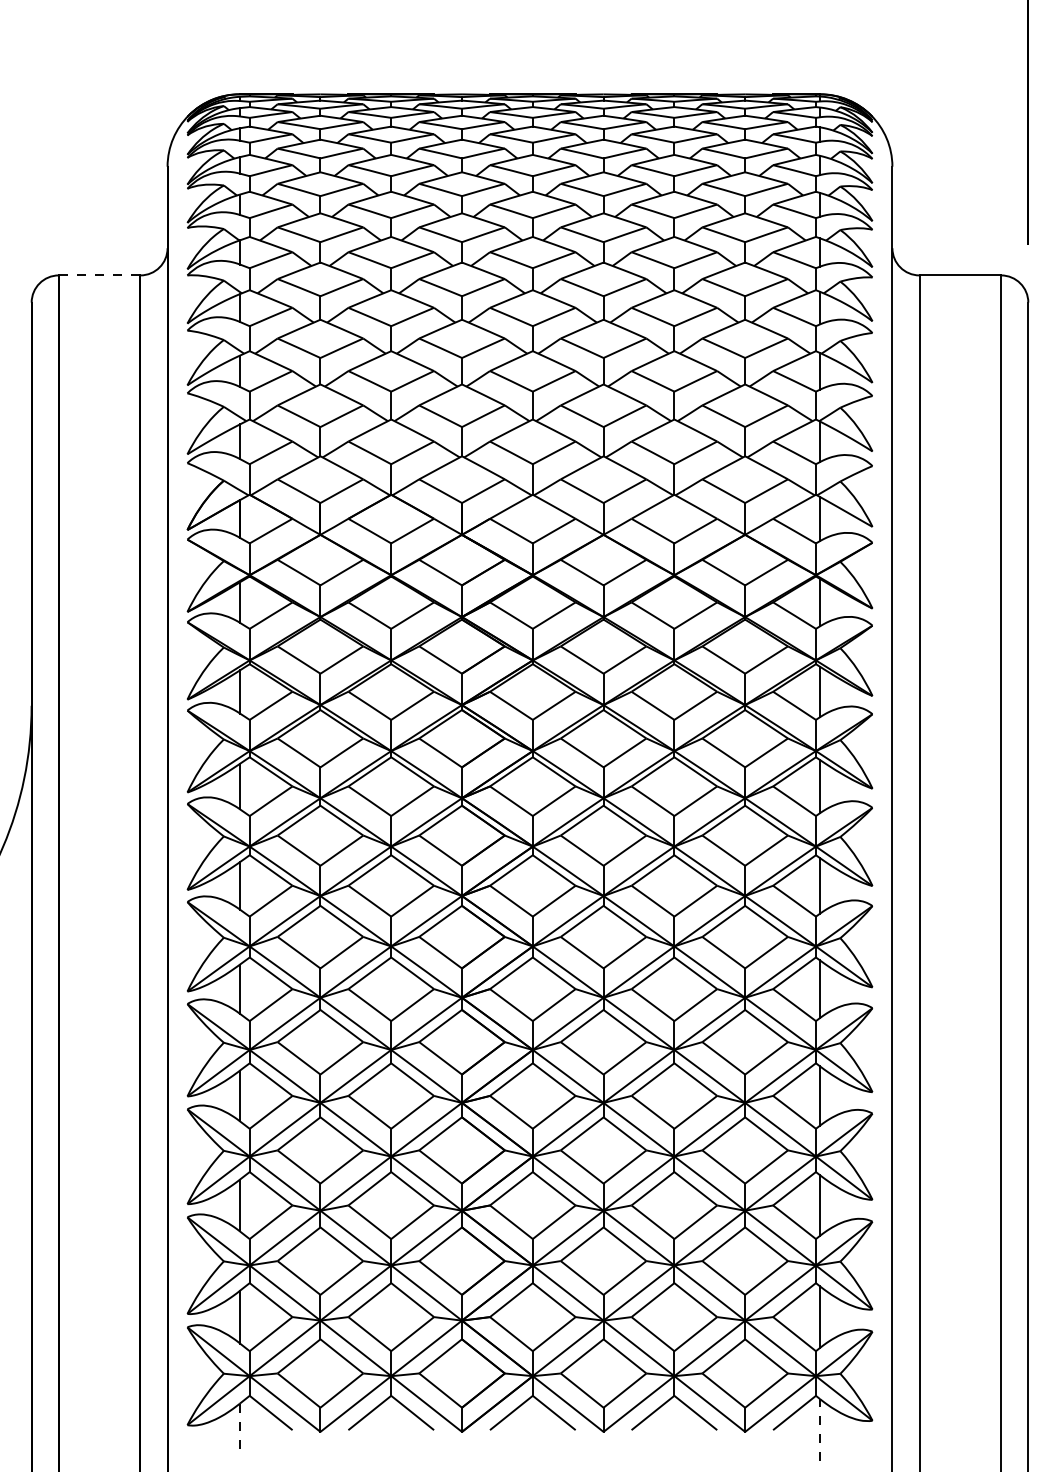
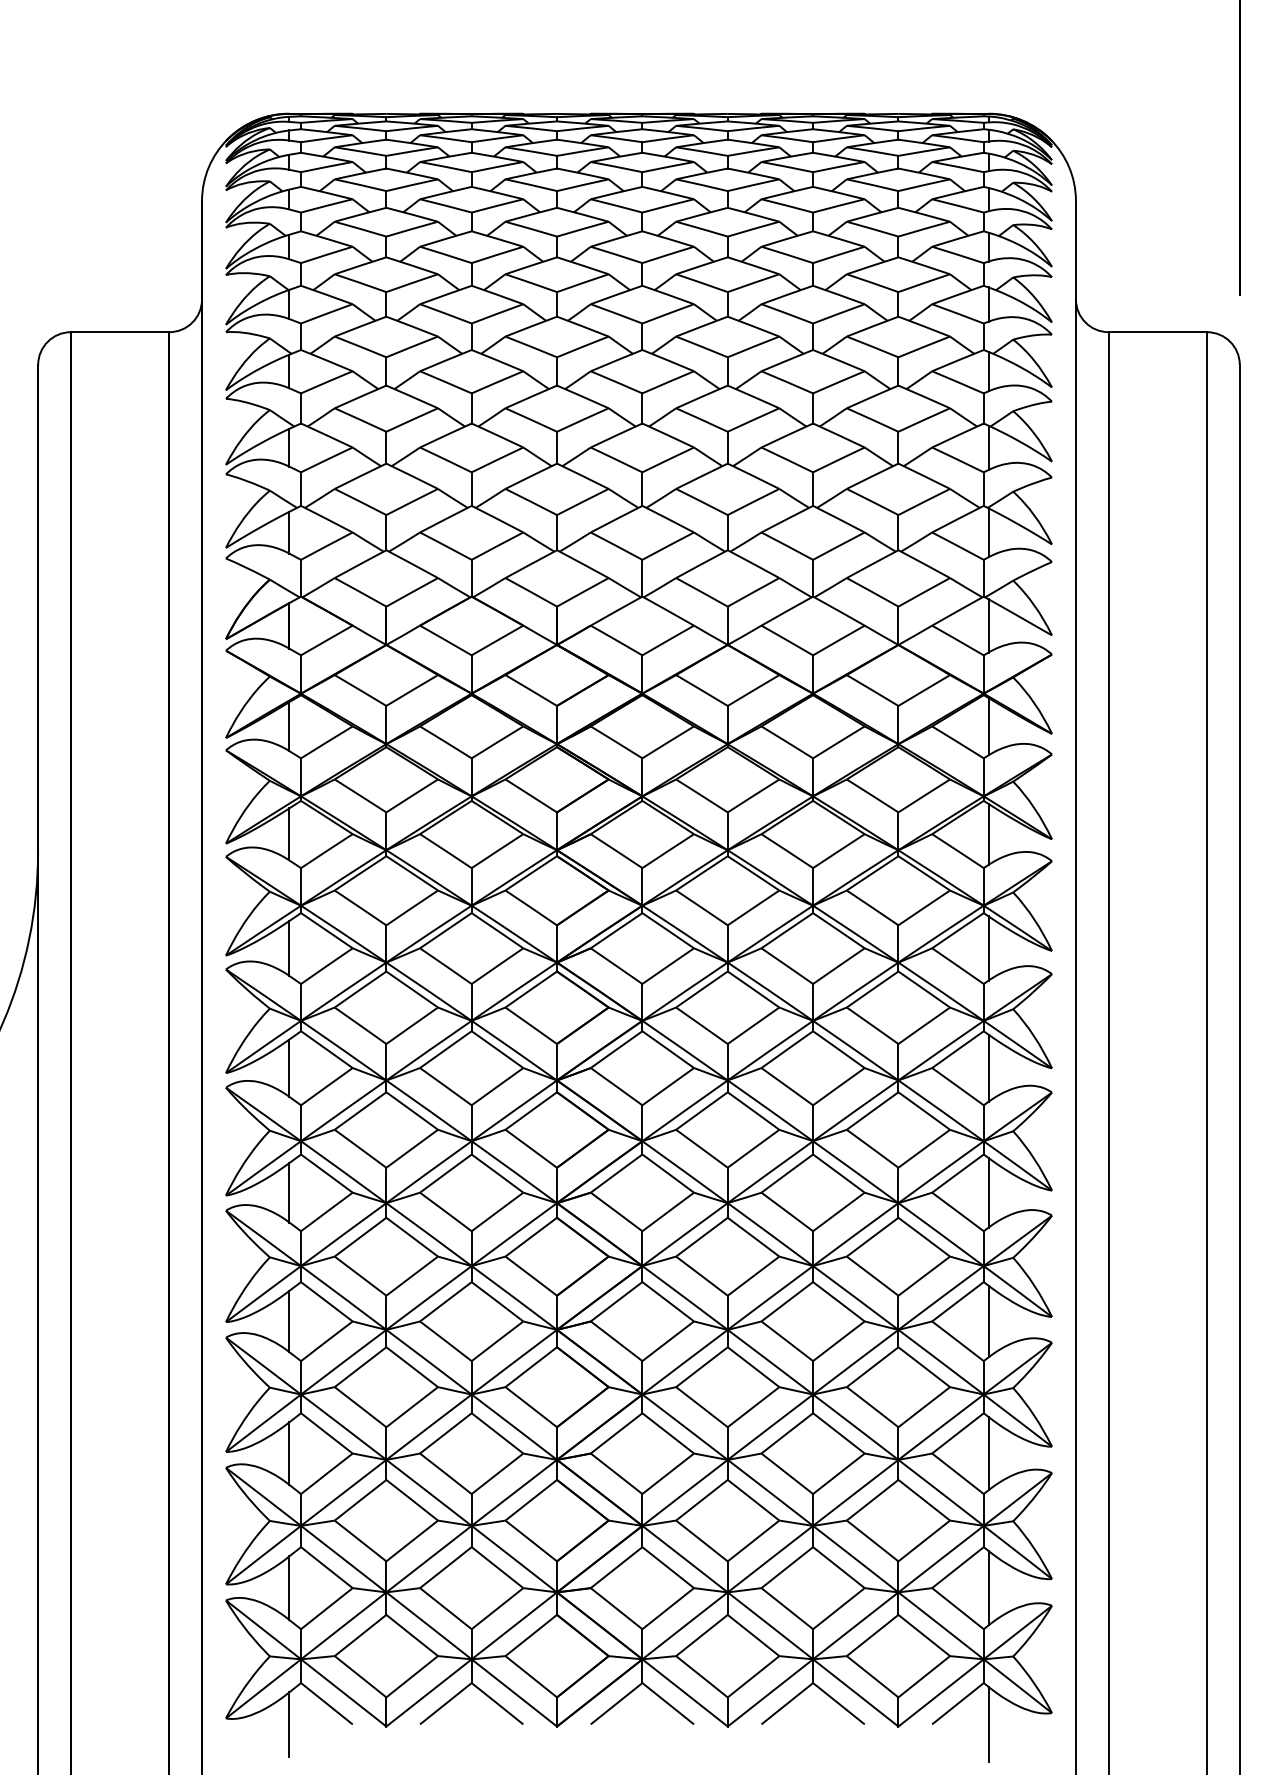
line: (99, 275) -> (120, 332), dashed -> solid
line: (240, 1430) -> (289, 1724), dashed -> solid
line: (819, 1430) -> (988, 1724), dashed -> solid

